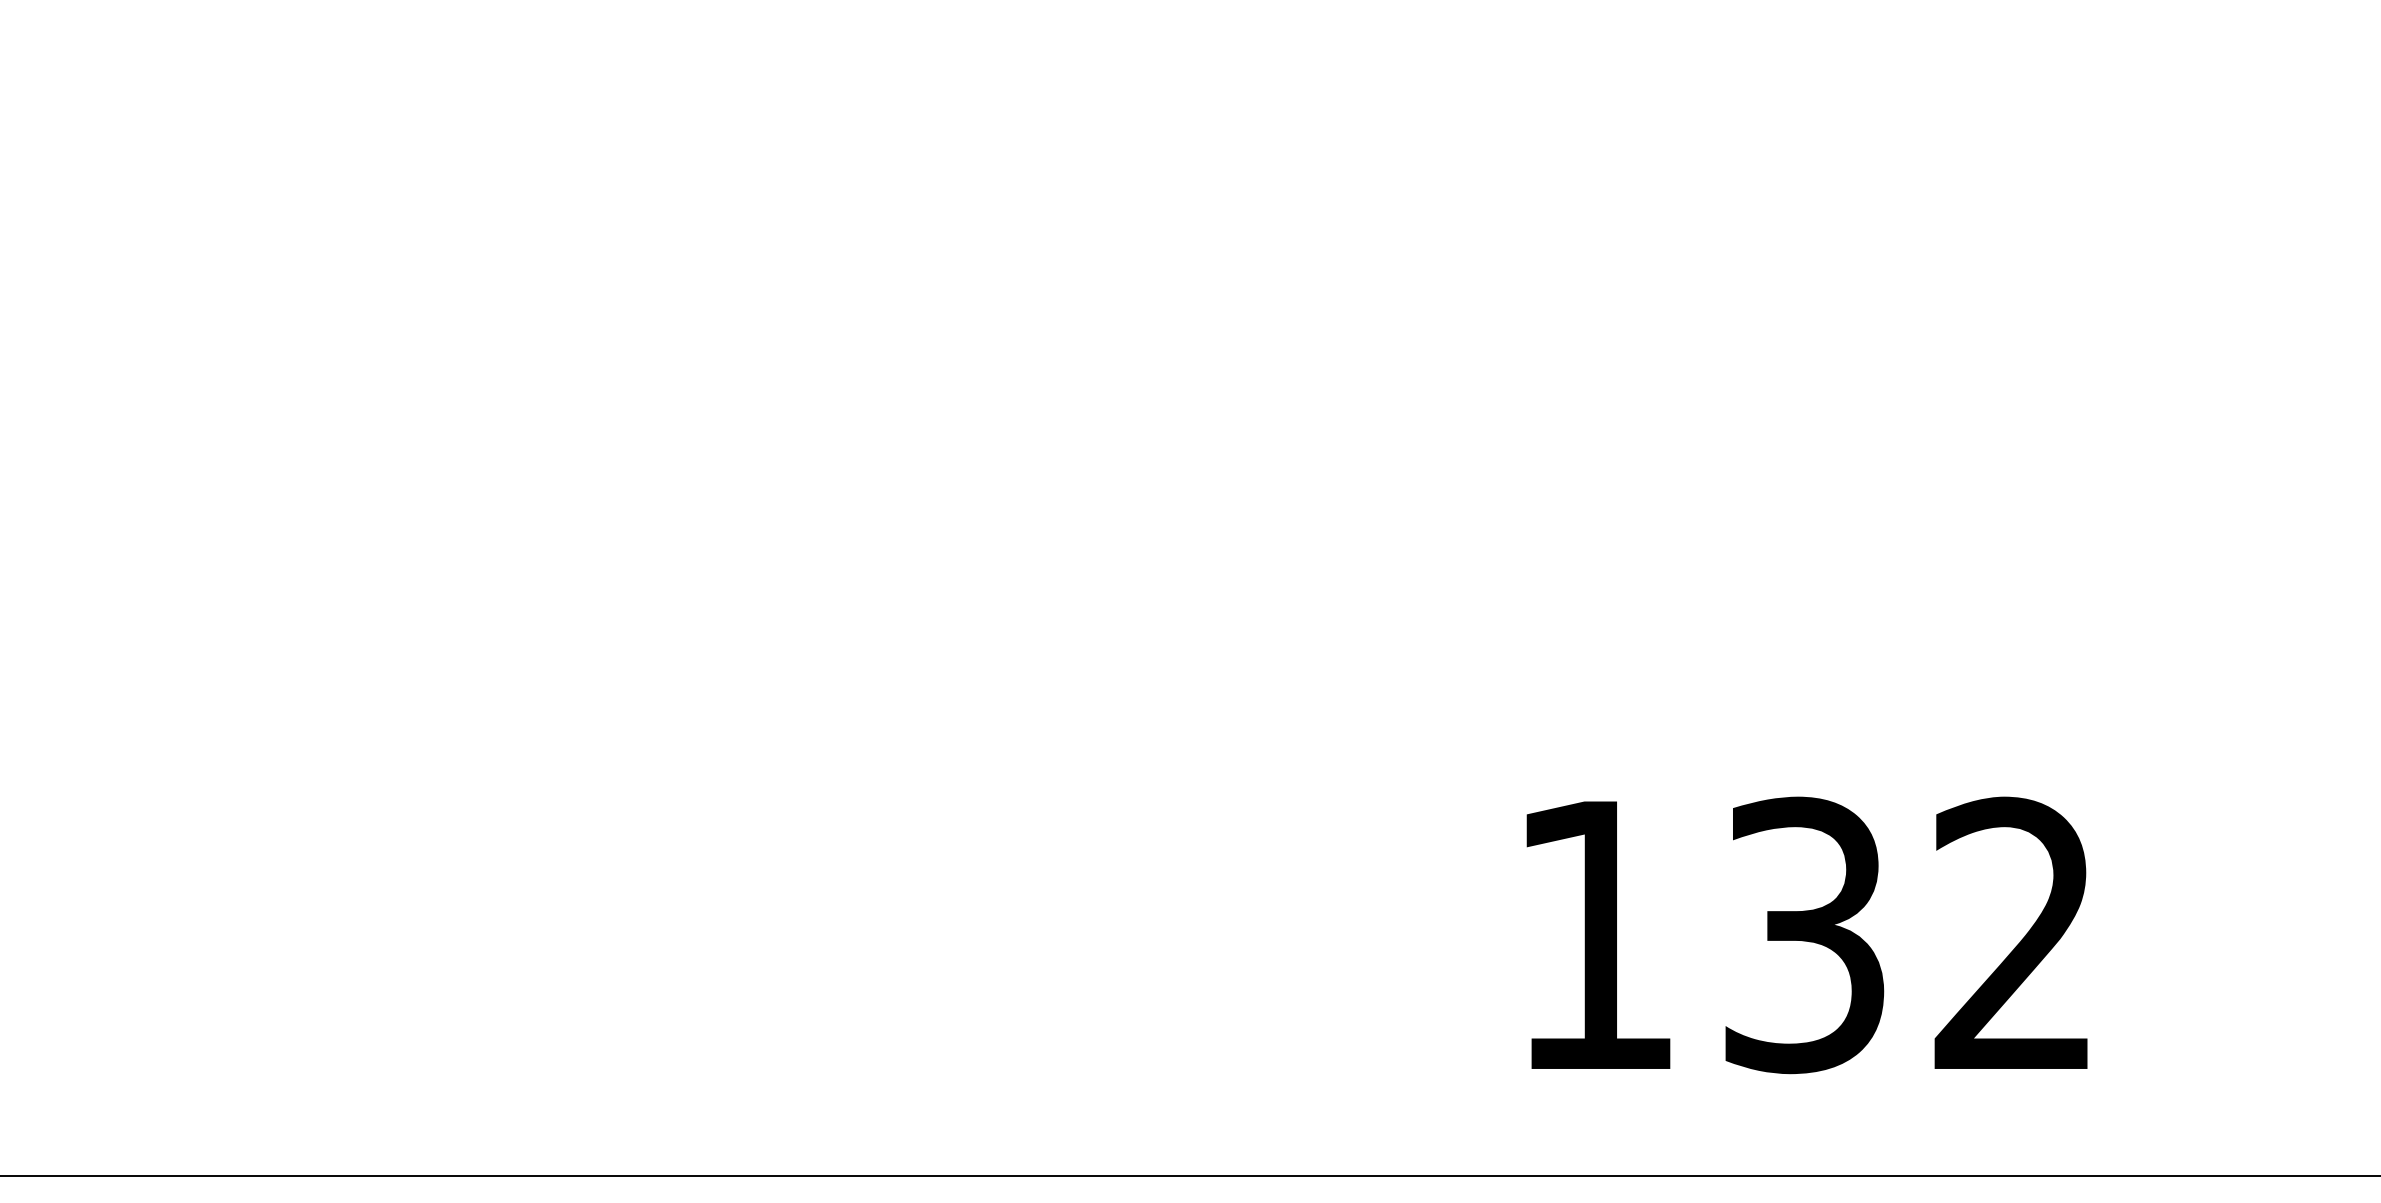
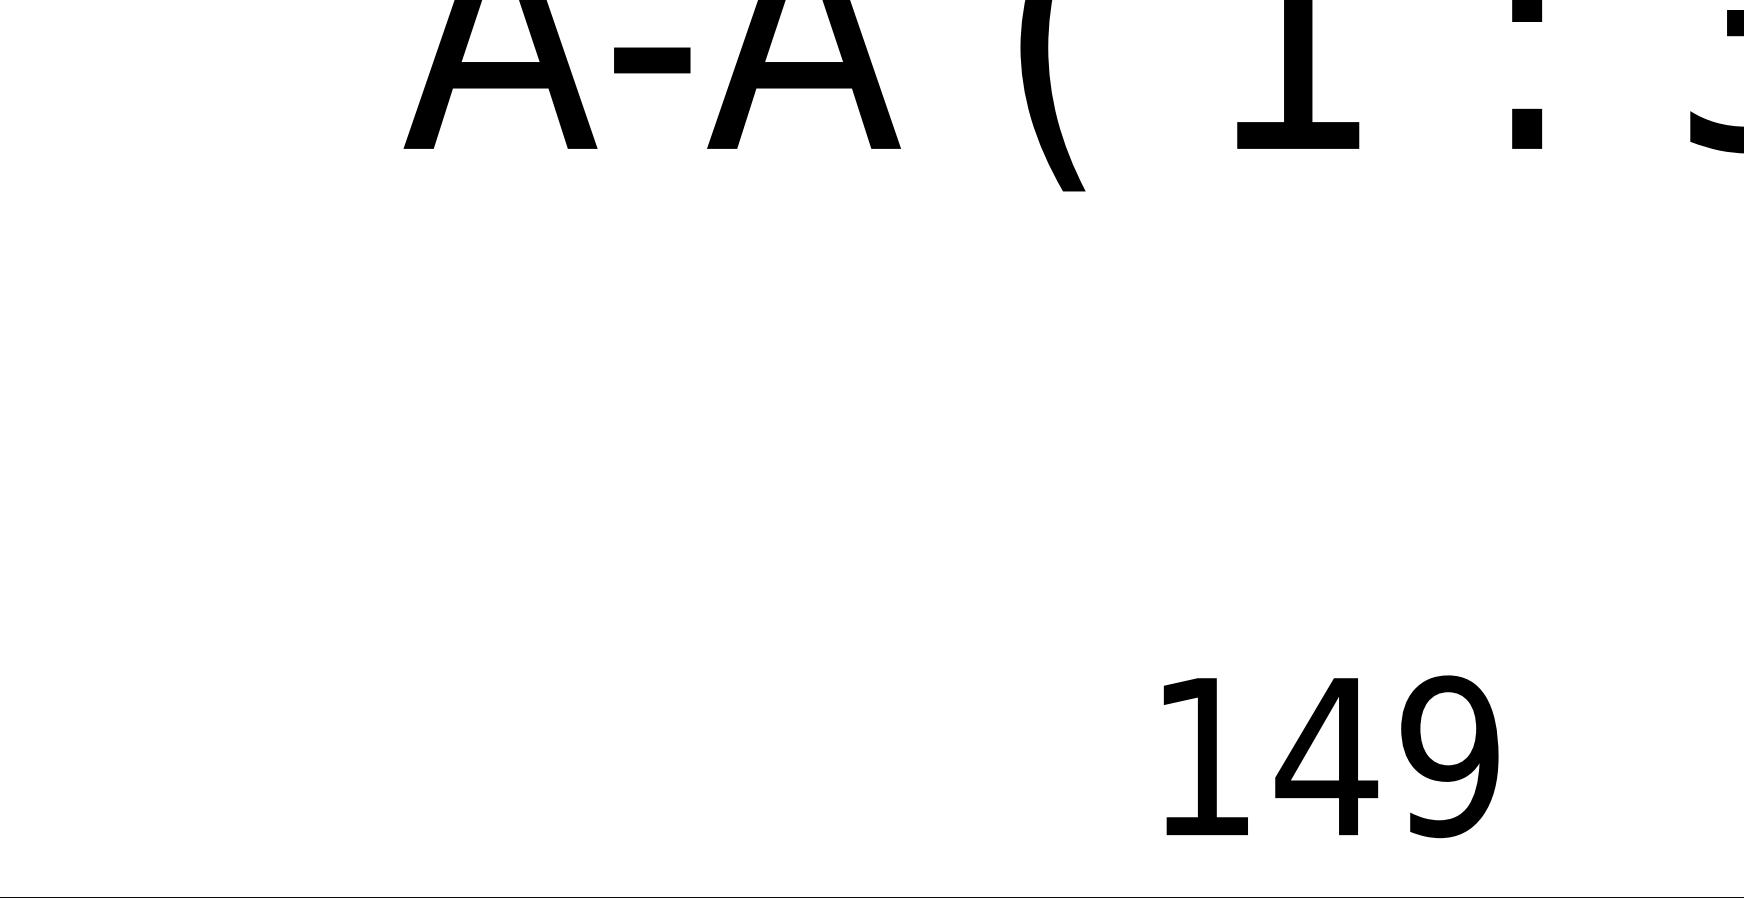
text: (1906, 934) -> (1386, 756), 132 -> 149

